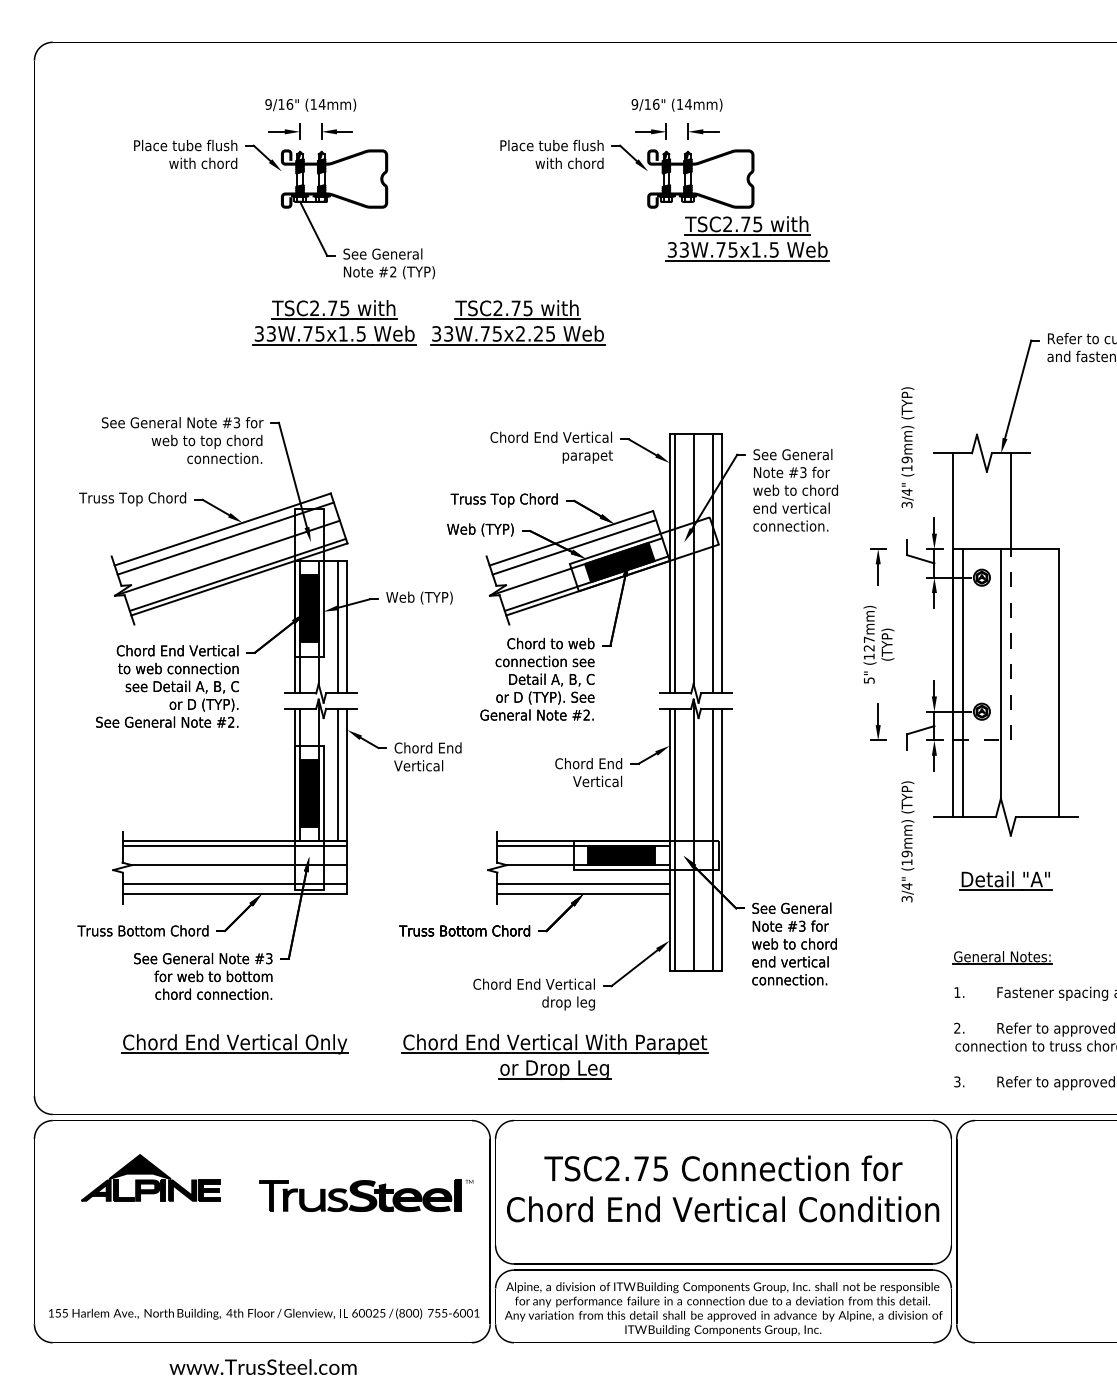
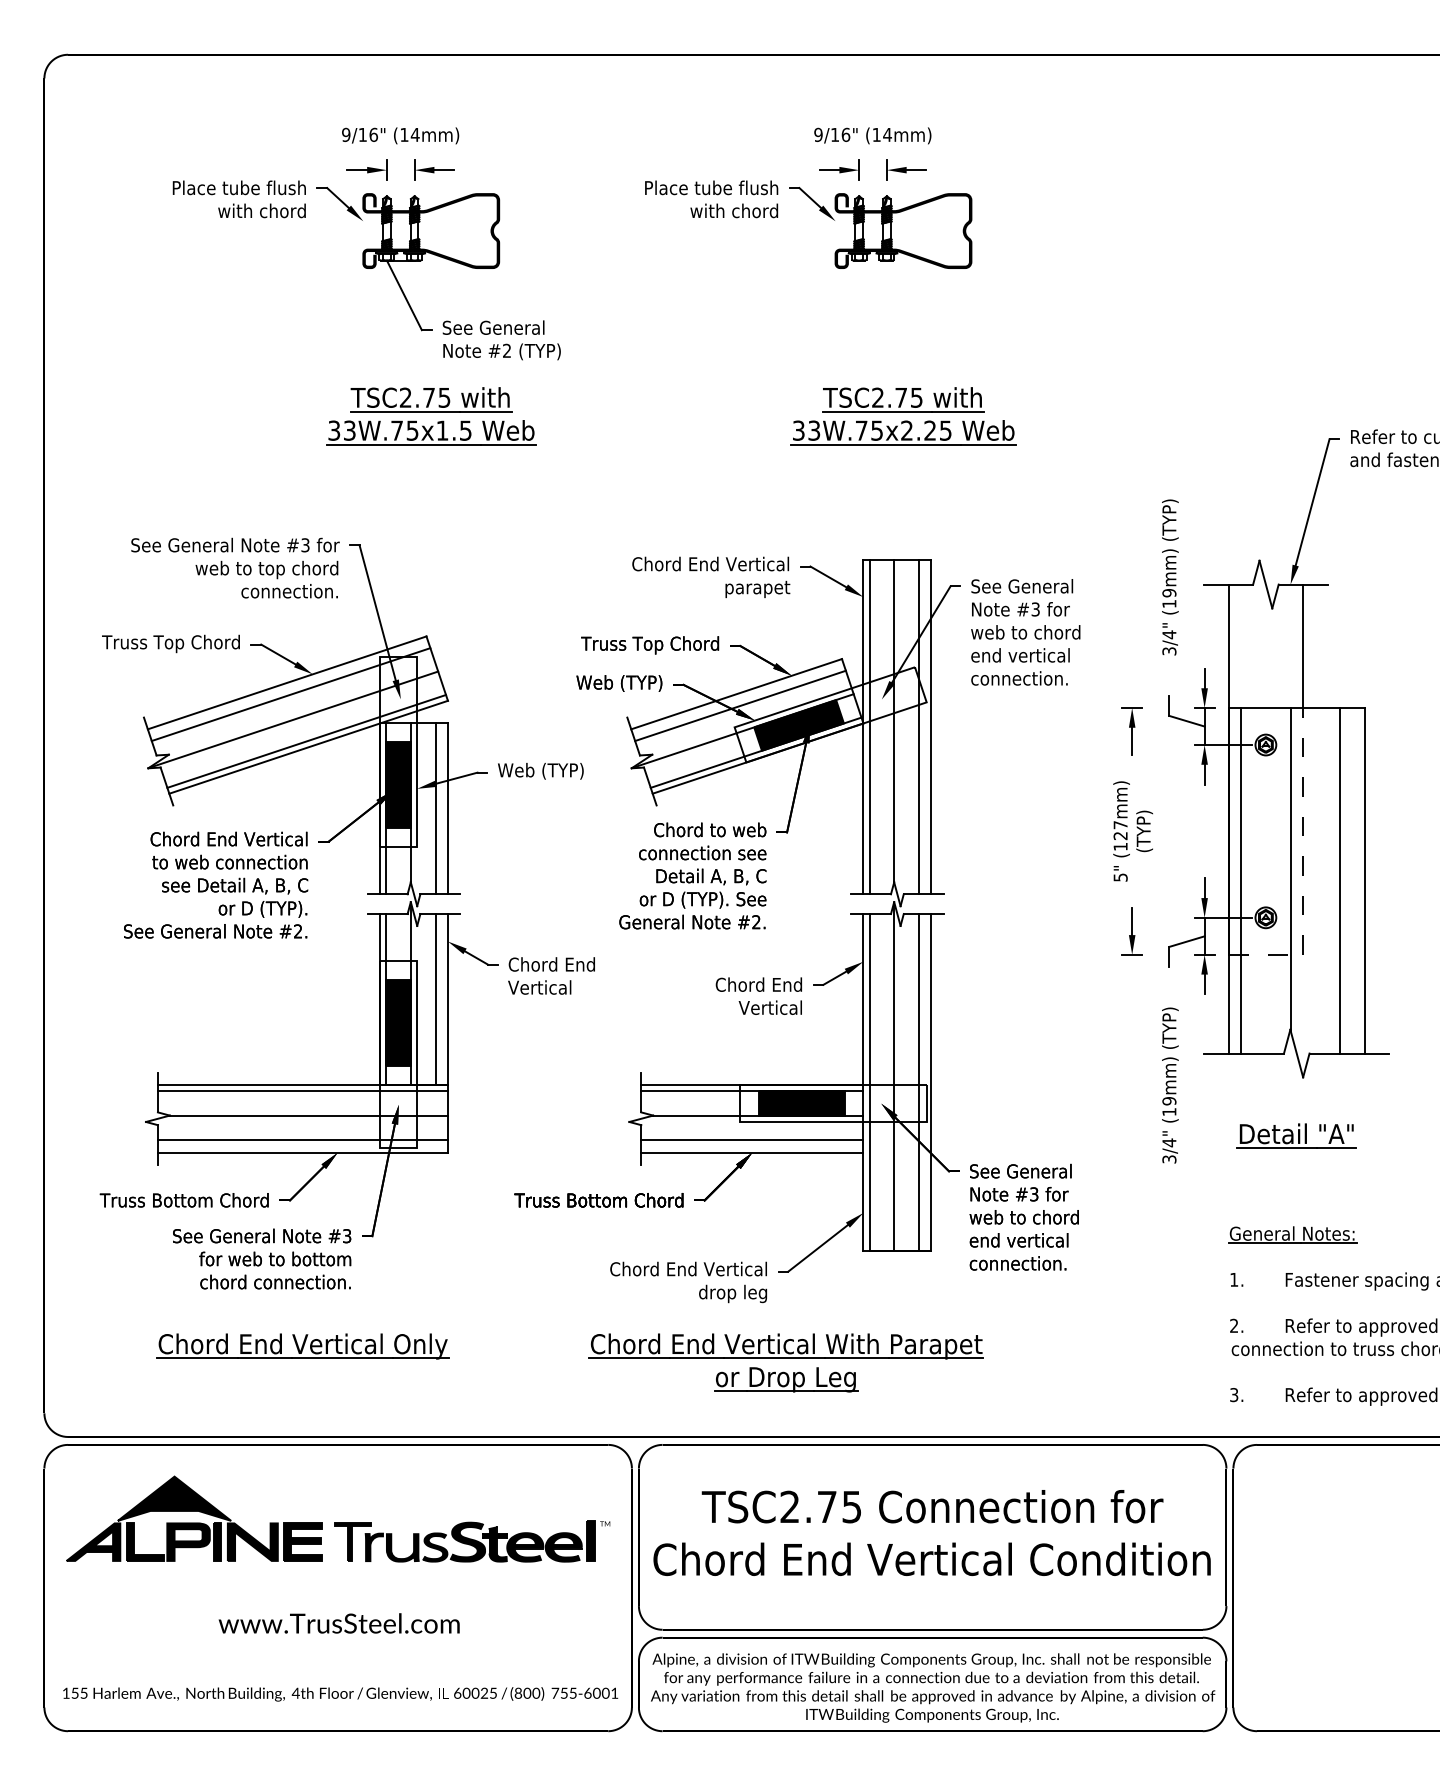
part: (747, 238) -> (963, 307), removed
part: (517, 322) -> (903, 415), moved
line: (1039, 683) -> (1340, 881), added
part: (554, 1056) -> (785, 1362), moved
part: (150, 1177) -> (194, 1518), size x1.43
text: (262, 1366) -> (338, 1622), moved

